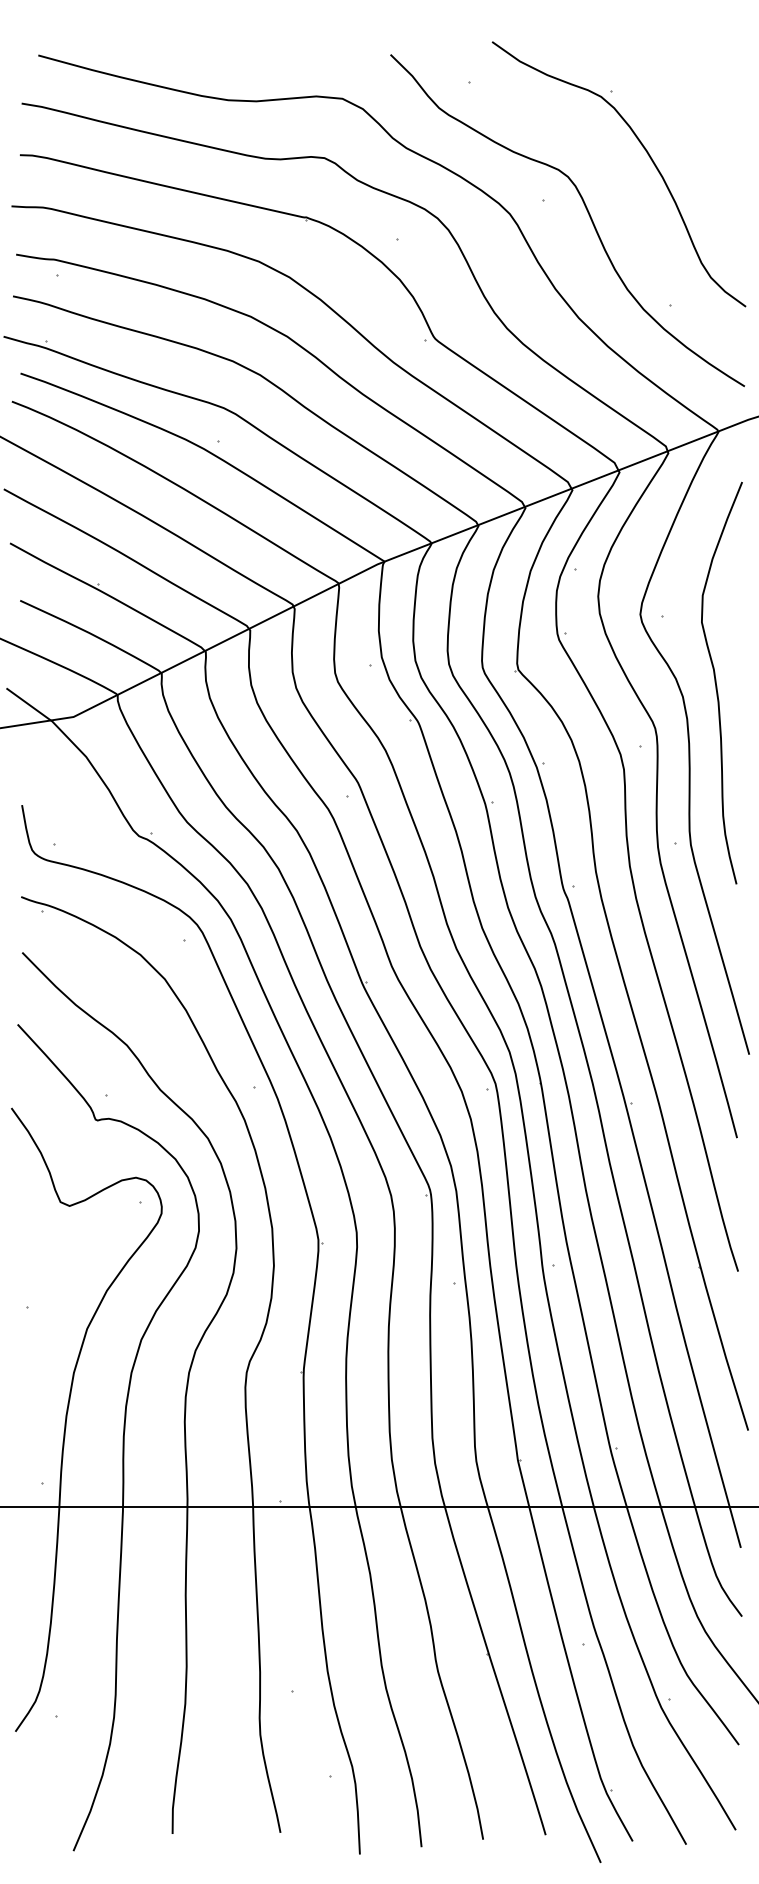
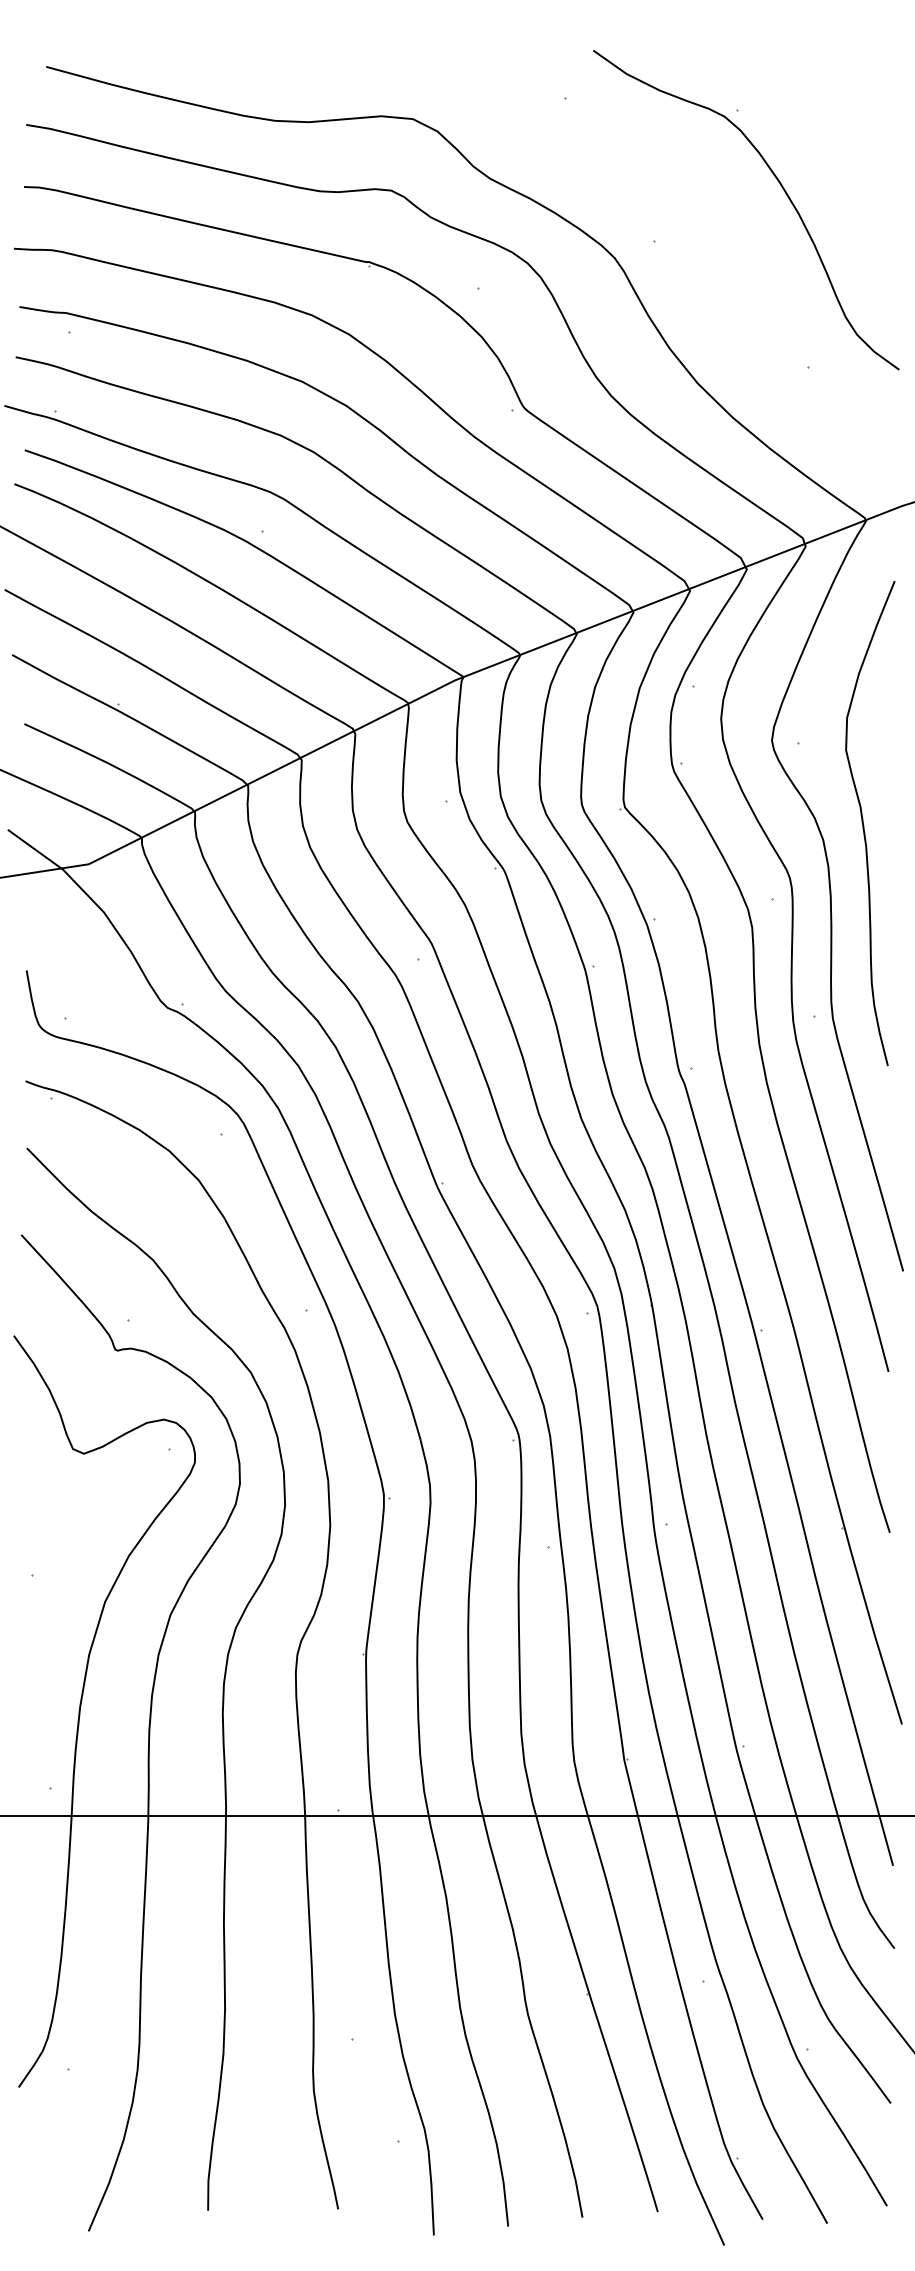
curve: (586, 211) -> (707, 254), removed

